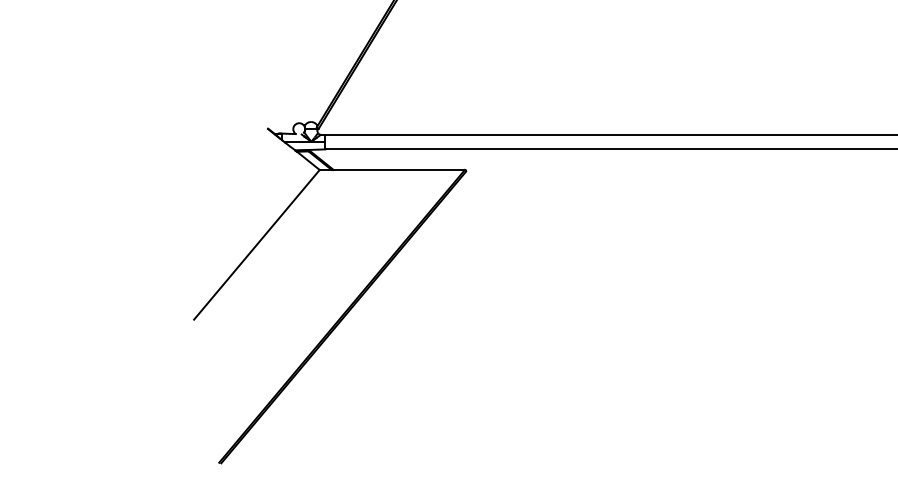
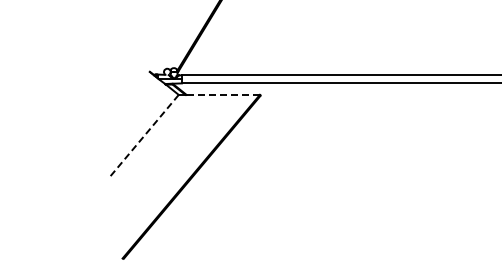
line: (399, 169) -> (223, 94), solid -> dashed
line: (256, 244) -> (143, 136), solid -> dashed

